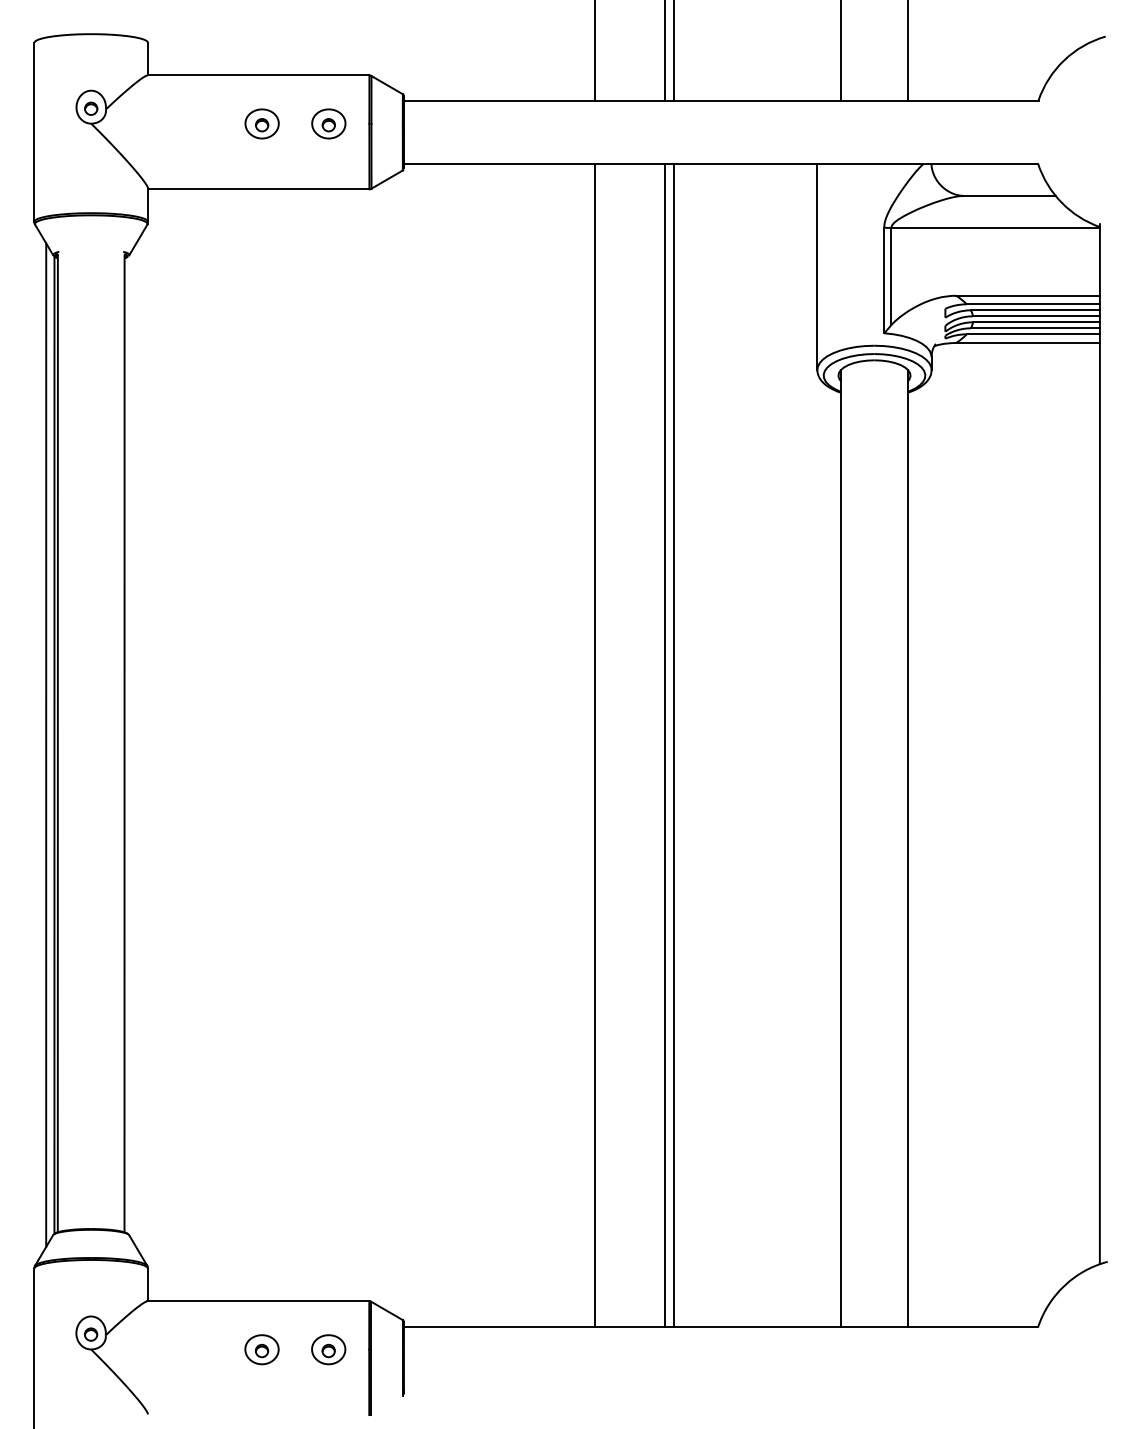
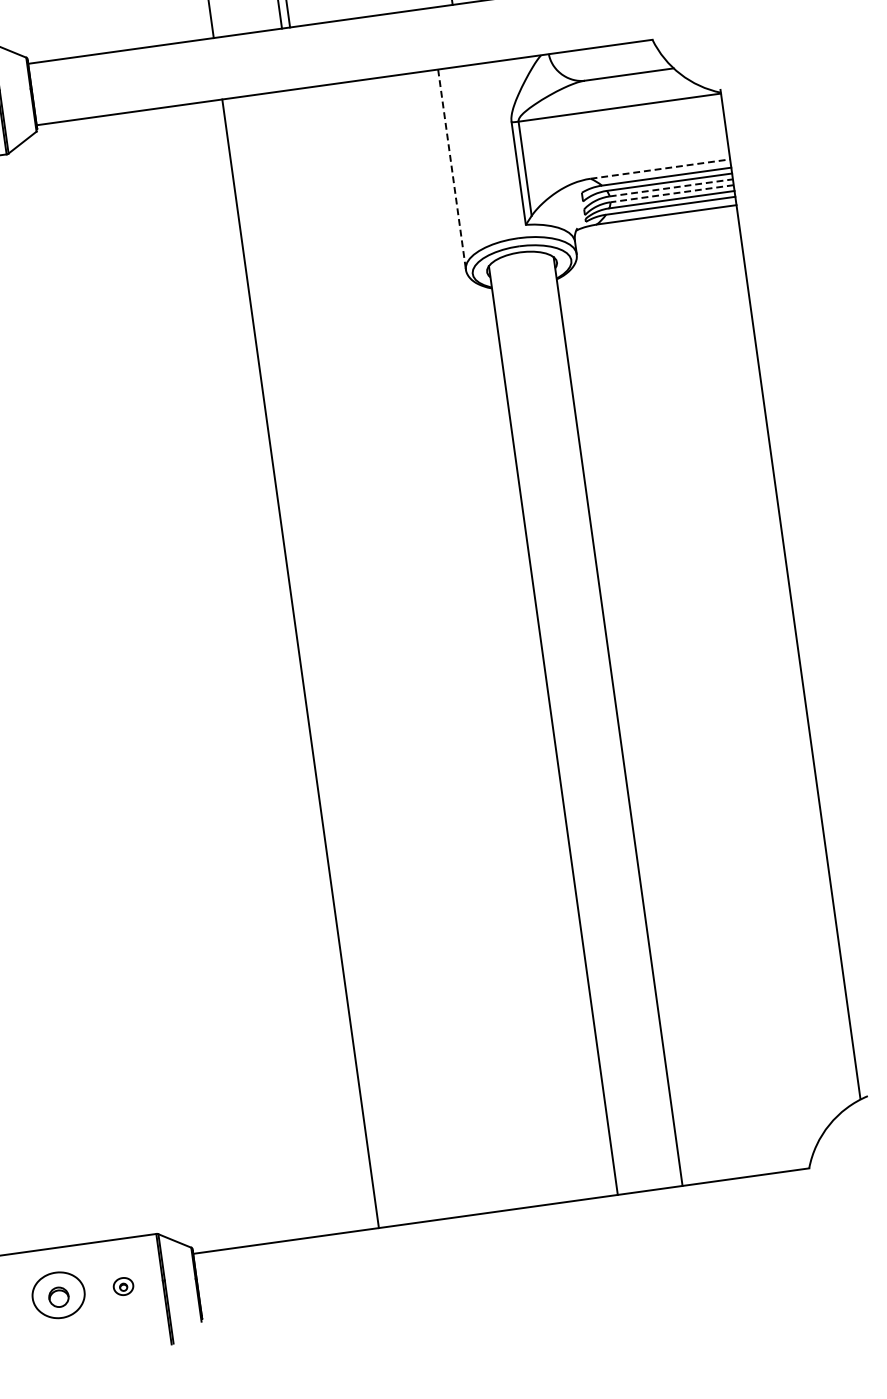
line: (817, 266) -> (452, 169), solid -> dashed
line: (1028, 295) -> (660, 168), solid -> dashed
line: (1036, 316) -> (671, 188), solid -> dashed
line: (1035, 322) -> (671, 194), solid -> dashed
line: (665, 745) -> (369, 654), removed
line: (673, 745) -> (376, 653), removed
part: (261, 1349) -> (58, 1295), size x1.6
part: (328, 1349) -> (123, 1286), size x0.6

